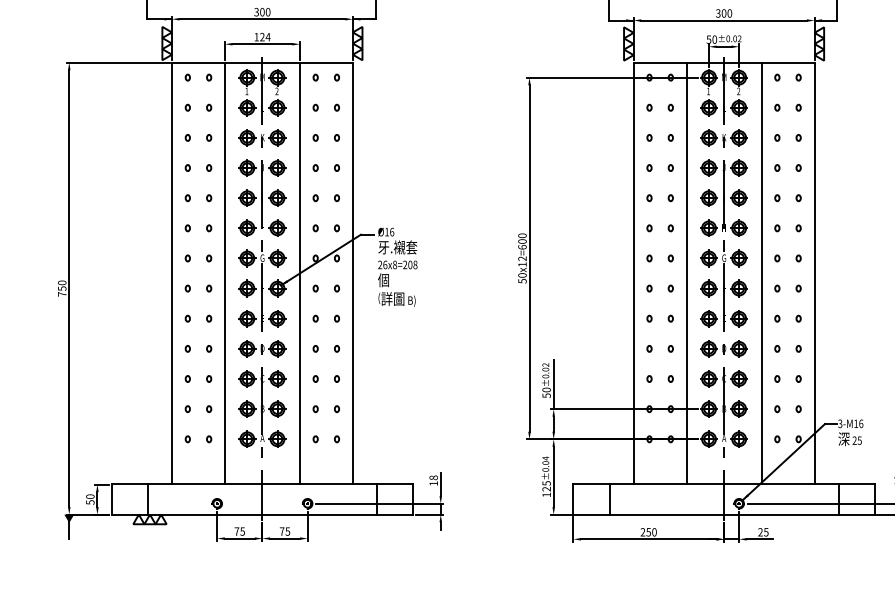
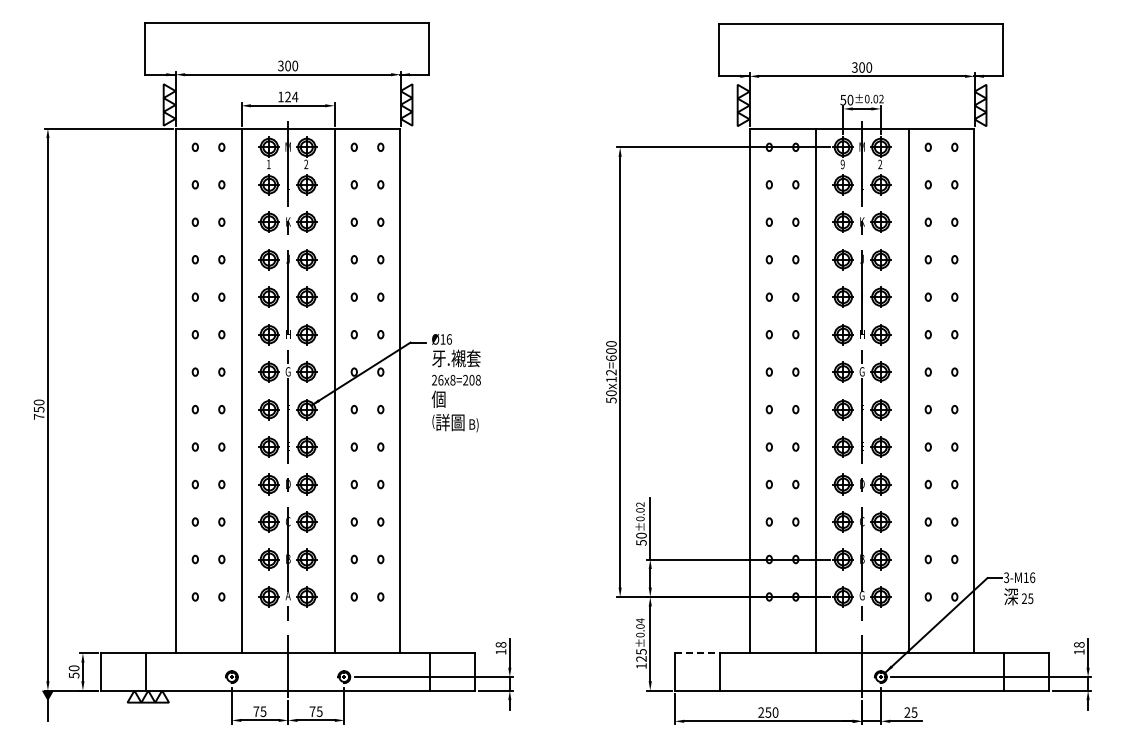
text: (708, 91) -> (842, 164), 1 -> 9
text: (723, 438) -> (861, 595), A -> G
line: (591, 484) -> (697, 653), solid -> dashed

